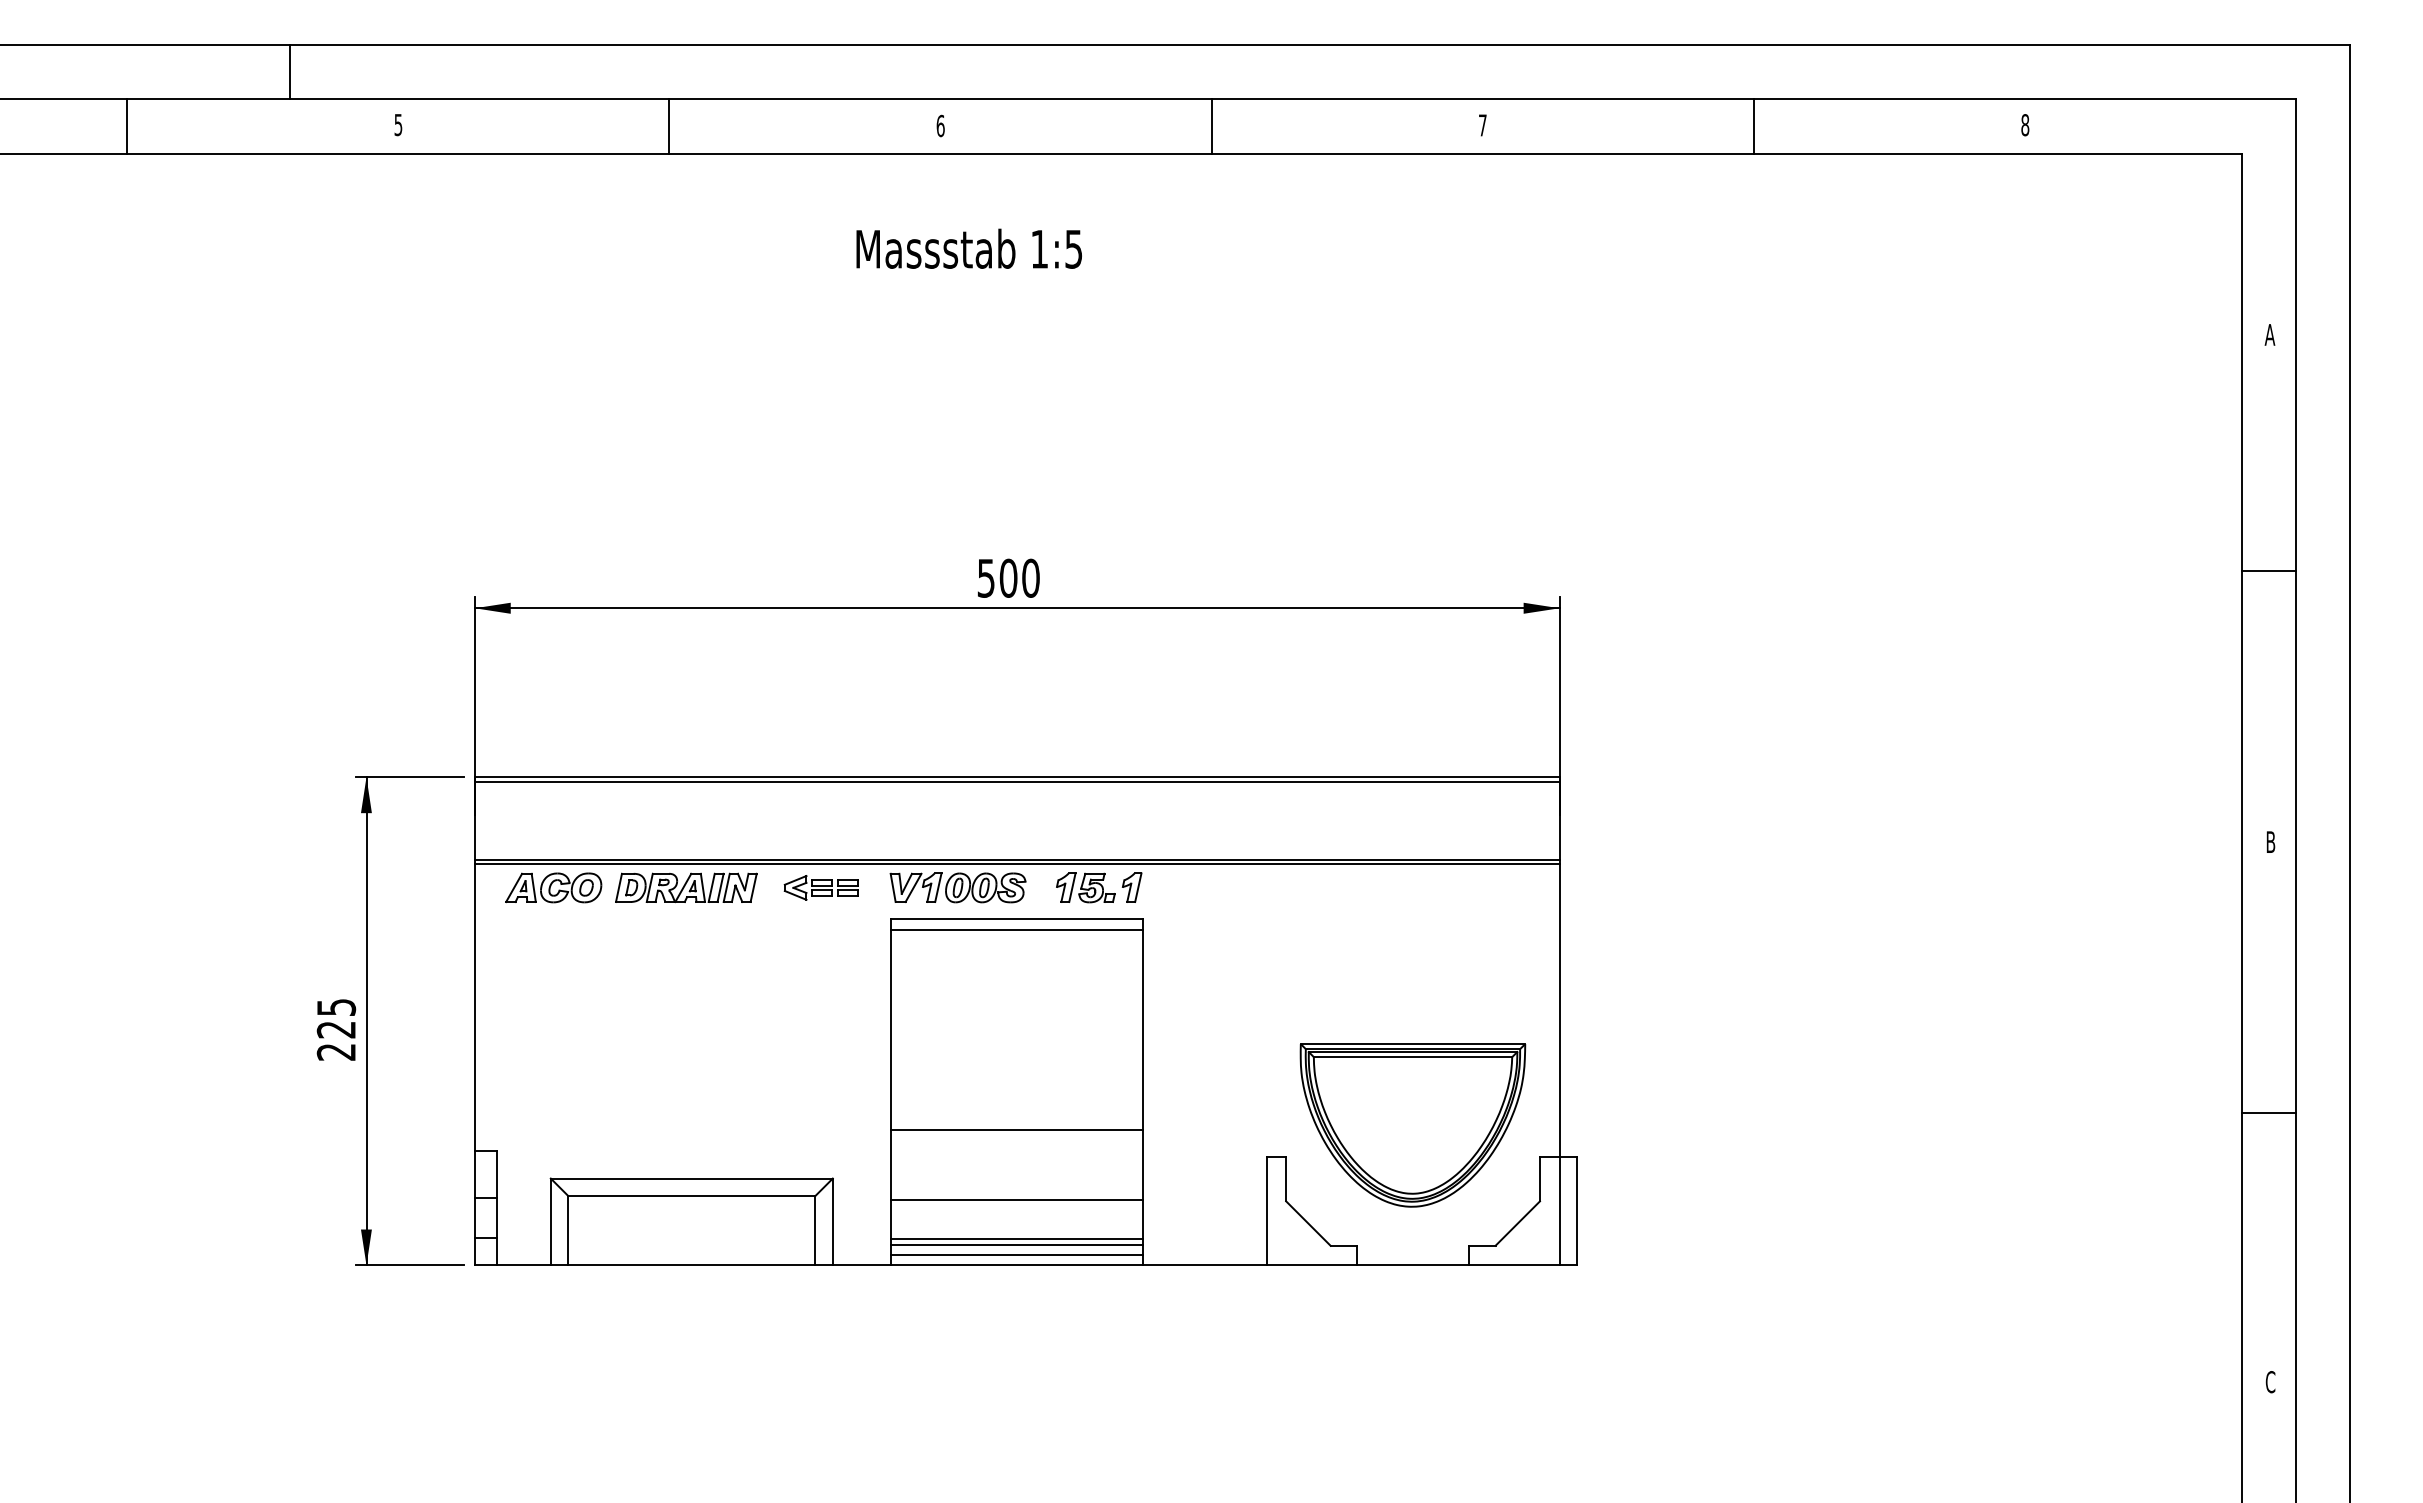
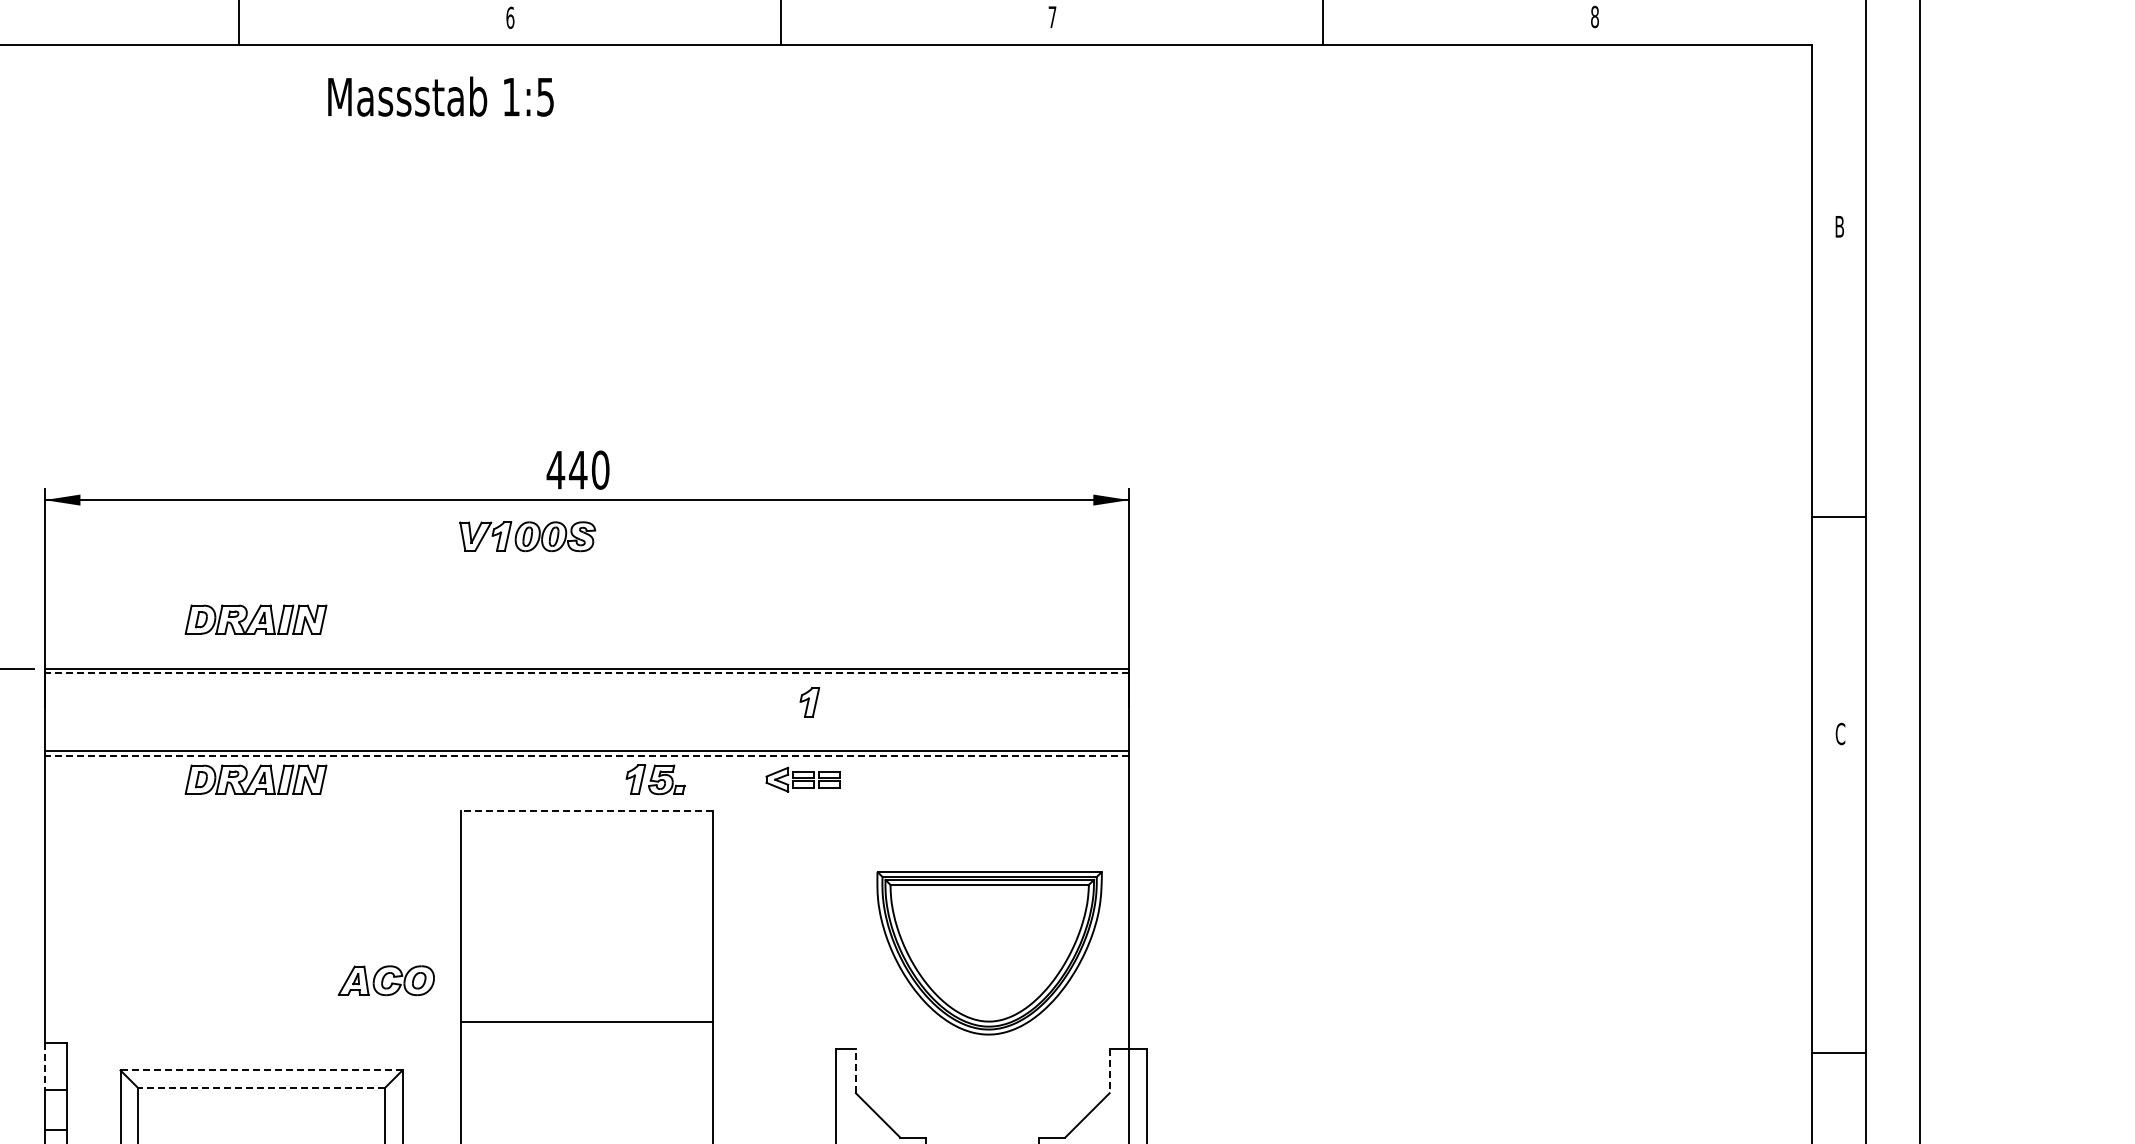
text: (968, 248) -> (440, 96), moved
text: (2269, 334) -> (1839, 226), A -> B
line: (2268, 571) -> (1838, 517), moved
text: (996, 577) -> (566, 469), 500 -> 440
part: (686, 727) -> (256, 619), added
line: (1016, 781) -> (586, 673), solid -> dashed
text: (2270, 842) -> (1840, 734), B -> C
line: (1016, 864) -> (586, 756), solid -> dashed
part: (553, 887) -> (386, 980), moved
part: (820, 887) -> (802, 779), moved
part: (957, 887) -> (527, 536), moved
part: (1131, 887) -> (809, 702), moved
line: (1017, 919) -> (587, 811), solid -> dashed
line: (1017, 930) -> (587, 822), removed
line: (2268, 1113) -> (1838, 1053), moved
part: (1412, 1125) -> (989, 953), moved
line: (474, 1175) -> (44, 1067), solid -> dashed
line: (691, 1178) -> (261, 1070), solid -> dashed
line: (1286, 1178) -> (856, 1070), solid -> dashed
line: (1539, 1179) -> (1109, 1071), solid -> dashed
line: (691, 1195) -> (261, 1087), solid -> dashed
line: (1017, 1200) -> (587, 1092), removed
line: (1017, 1239) -> (587, 1131), removed
line: (1017, 1245) -> (587, 1137), removed

